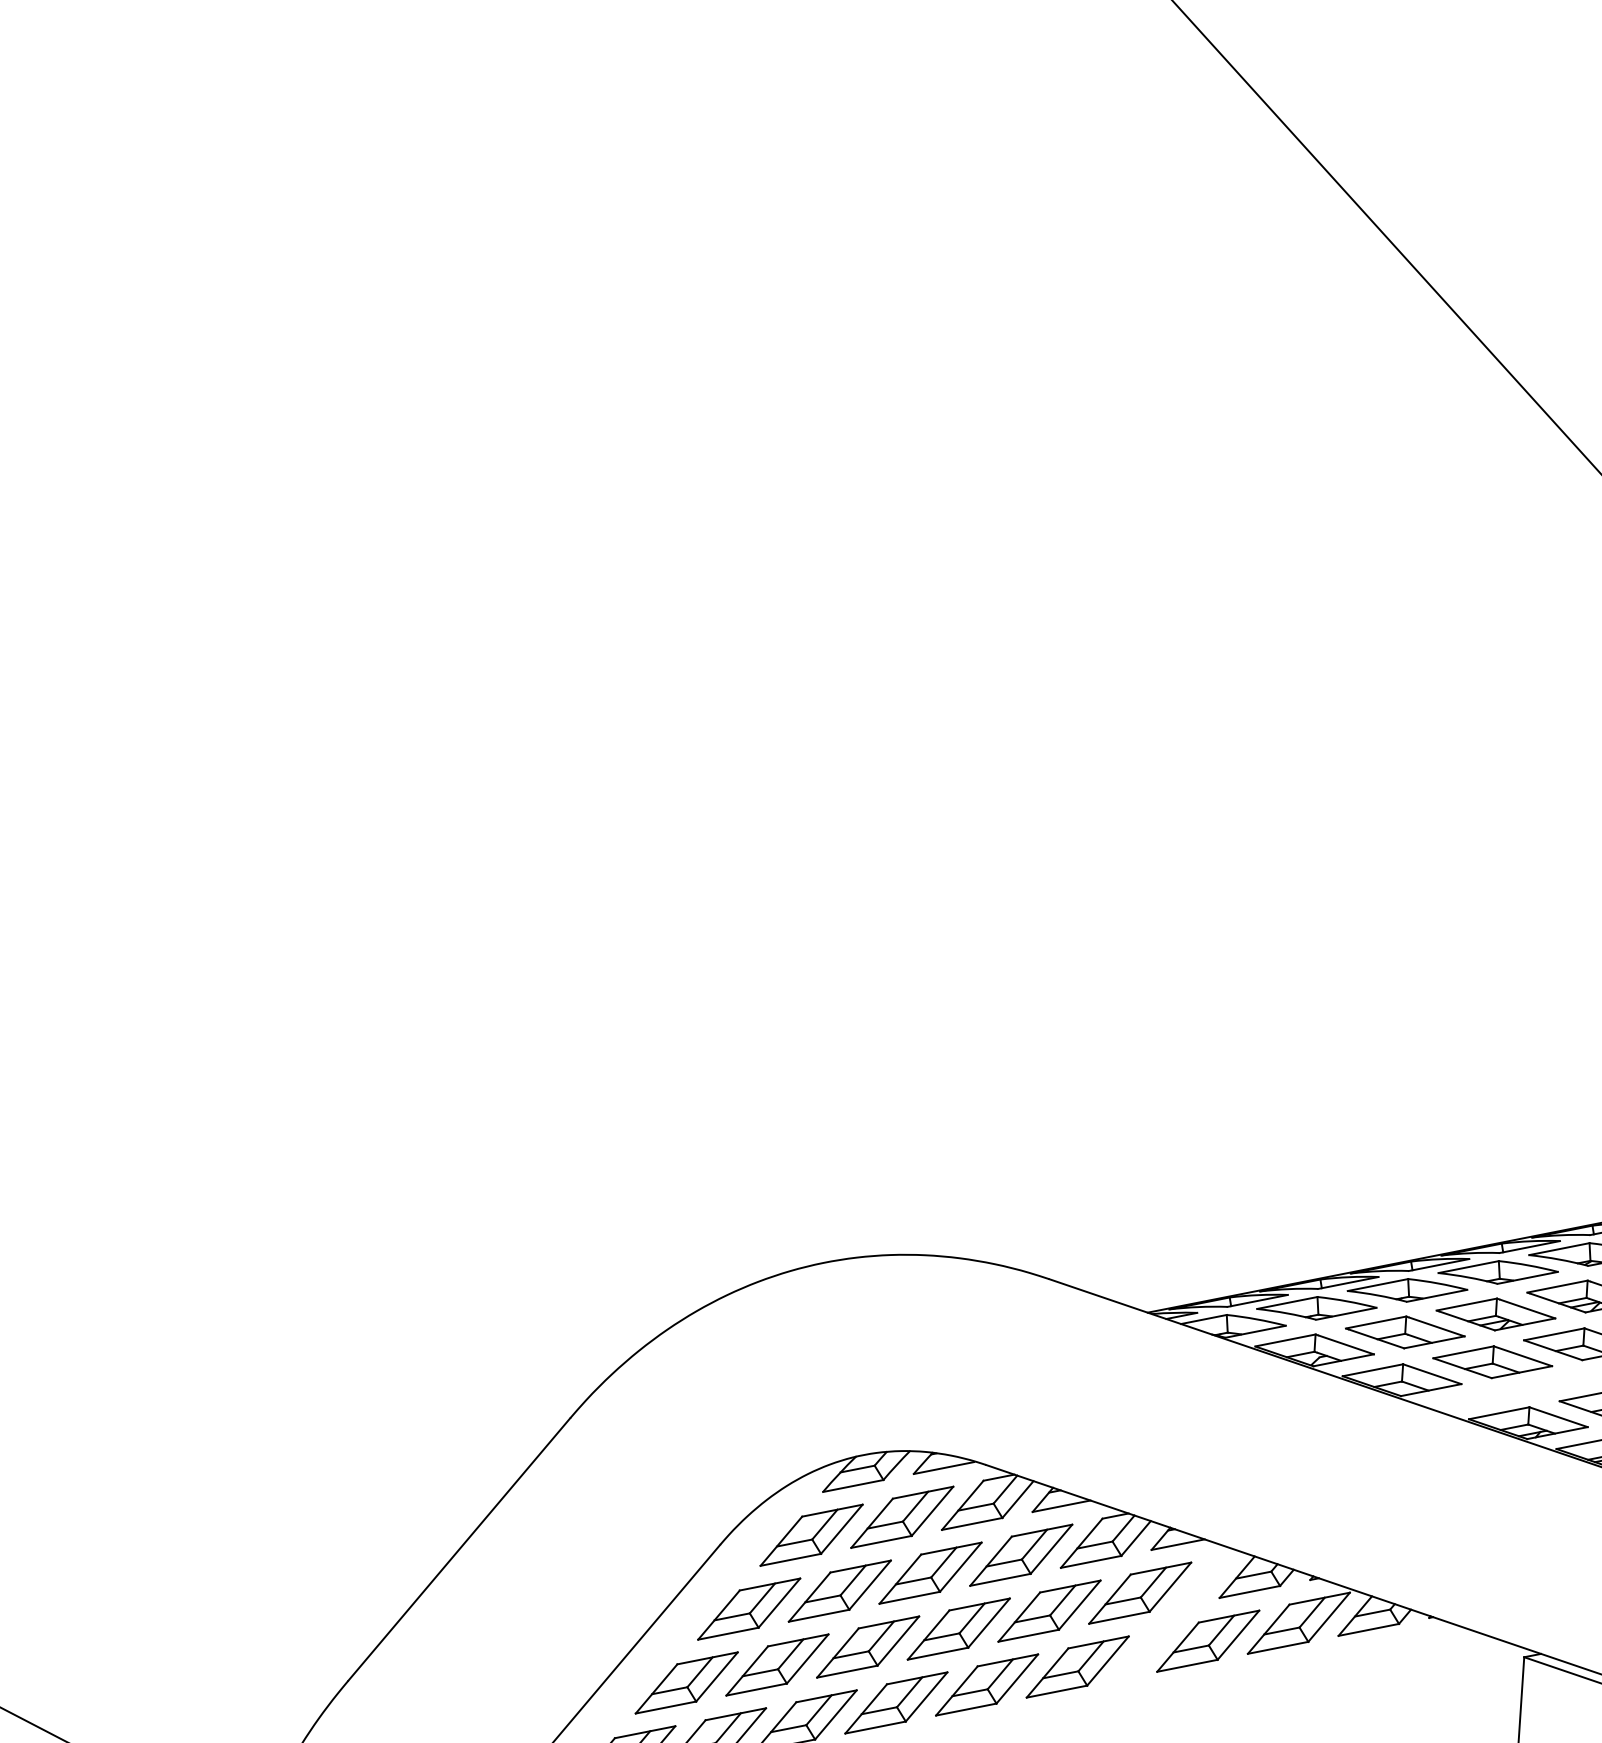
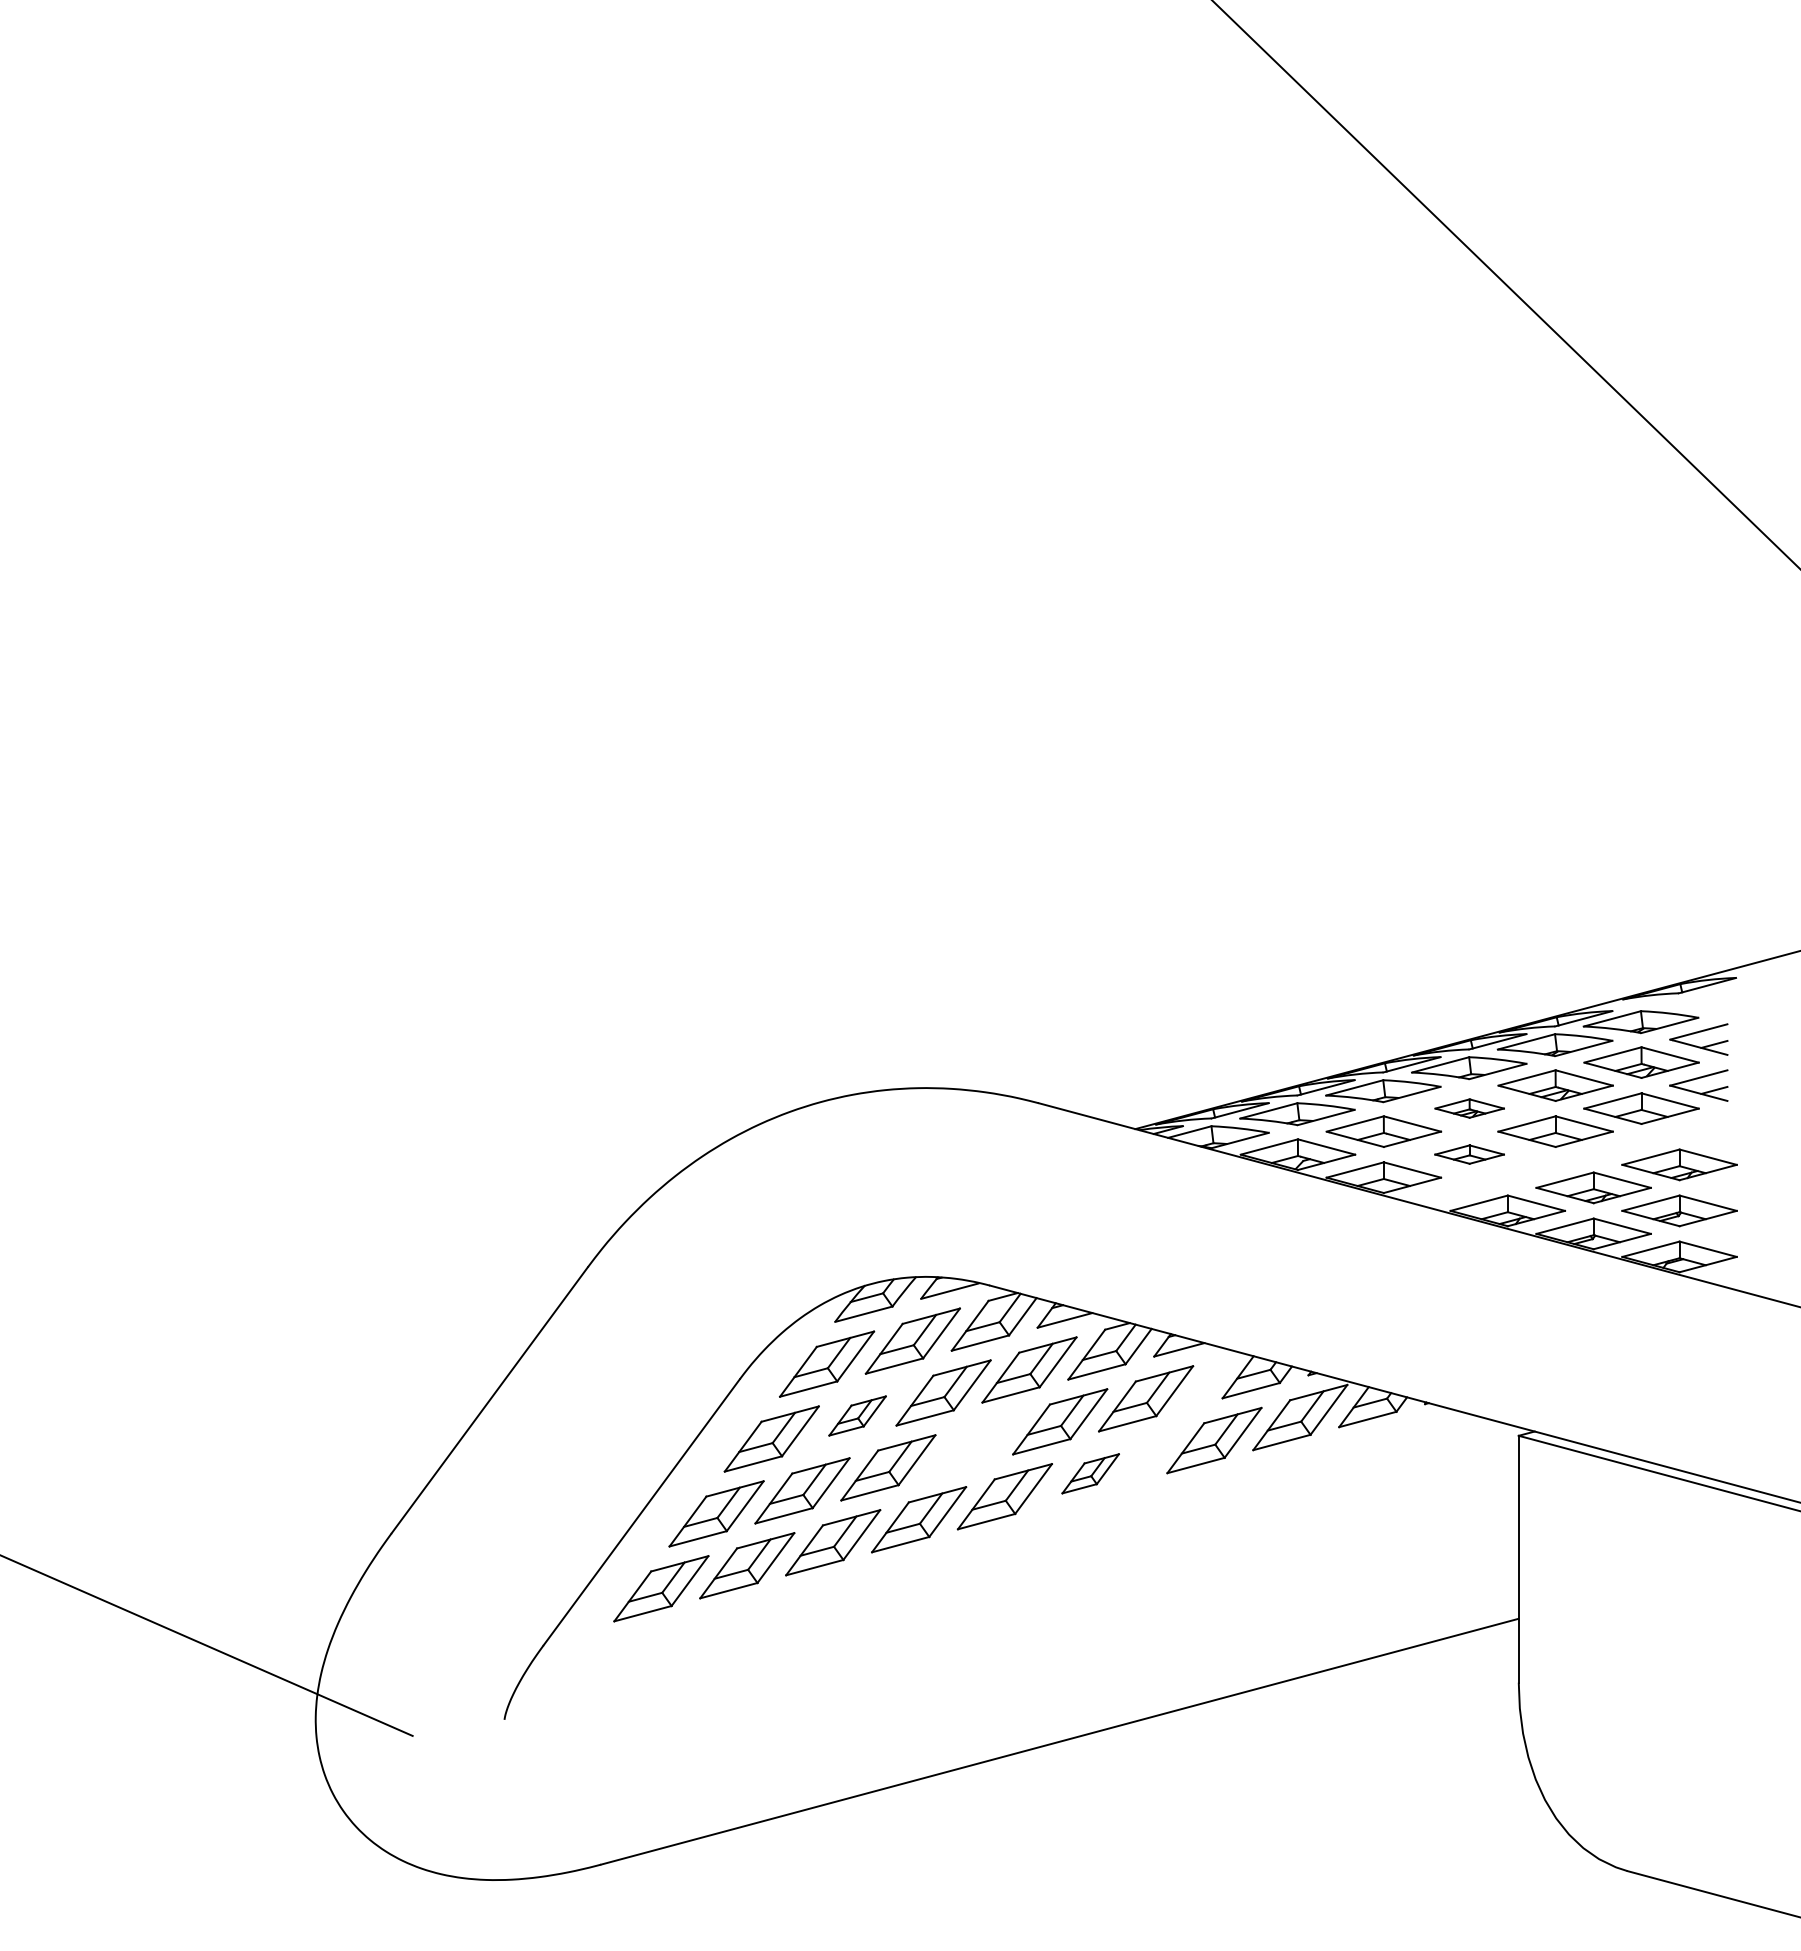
part: (1495, 1314) -> (1469, 1108), size x0.6
part: (1492, 1362) -> (1469, 1154), size x0.6
part: (839, 1590) -> (857, 1415), size x0.6
part: (959, 1628) -> (974, 1444), removed
part: (1077, 1666) -> (1090, 1473), size x0.6

